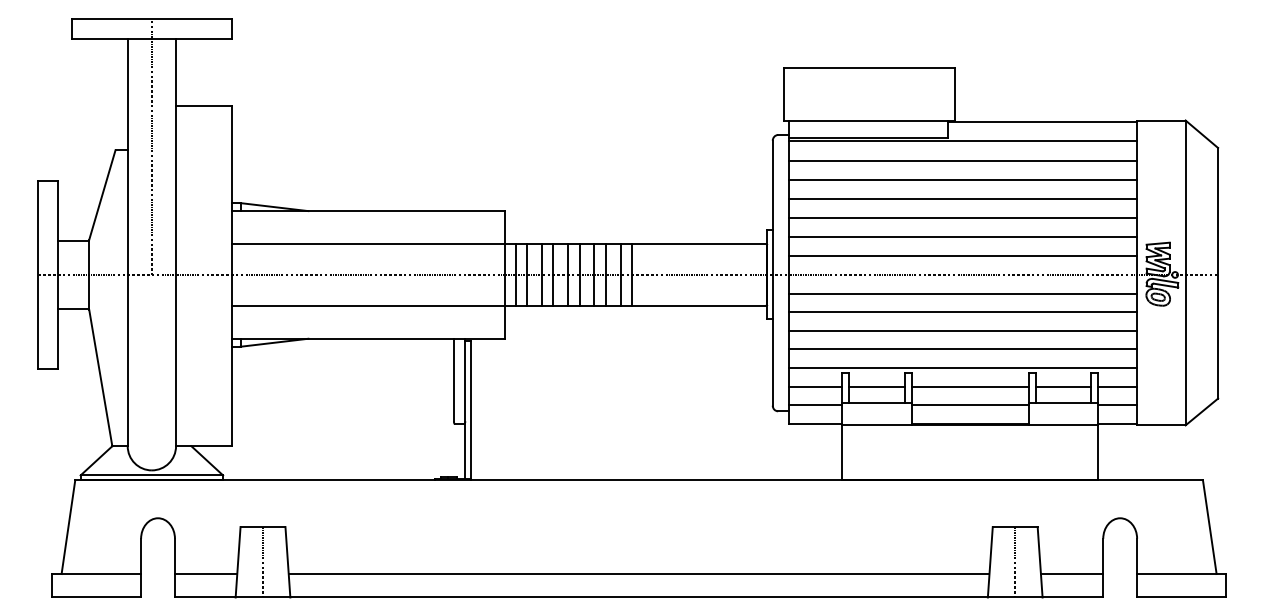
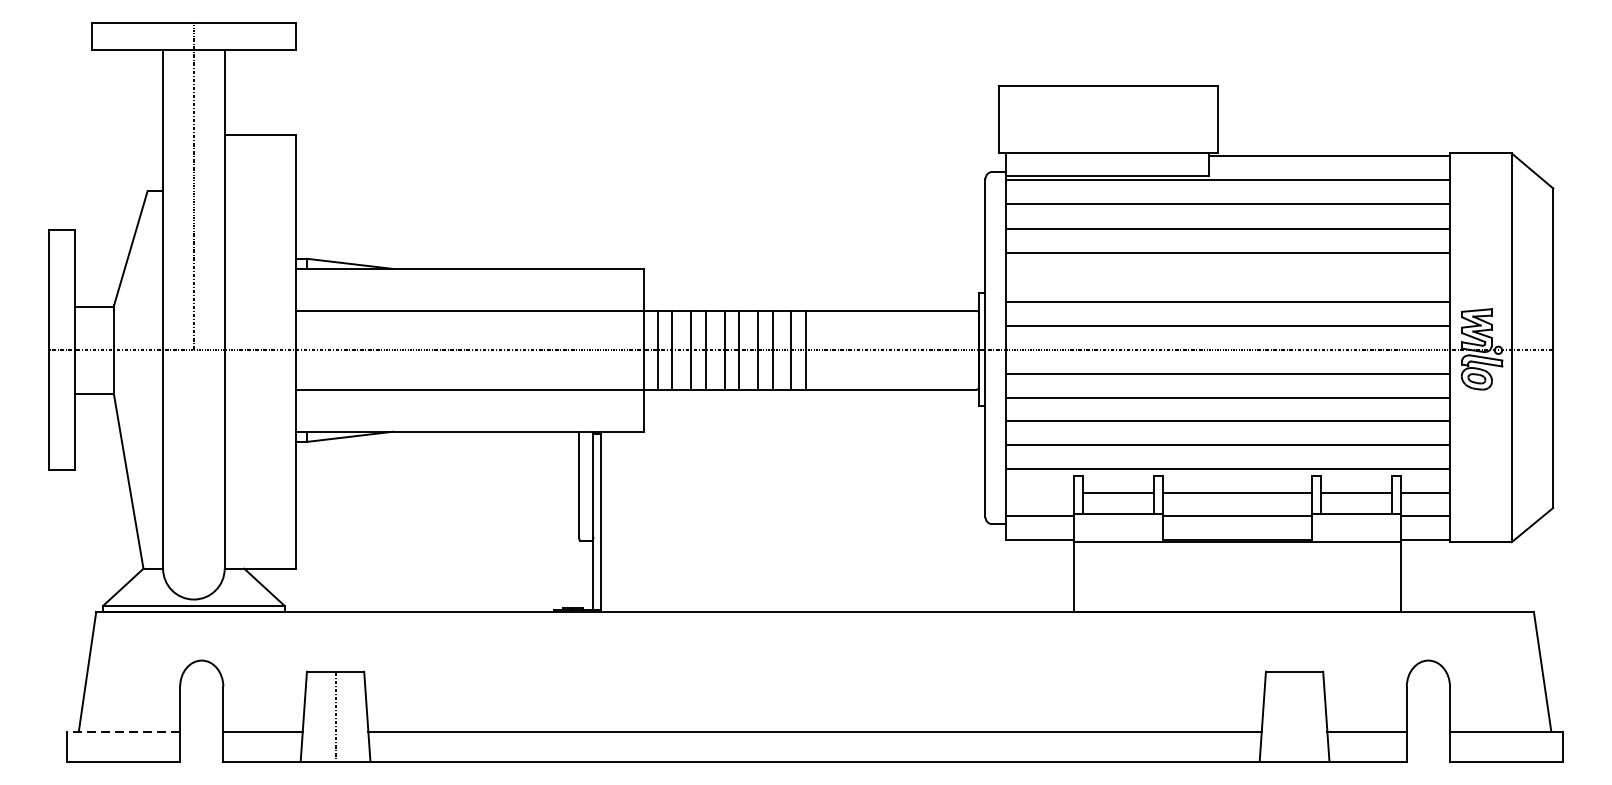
line: (962, 217) -> (1227, 277), removed
line: (814, 386) -> (1038, 492), removed
line: (1015, 562) -> (1294, 716), removed
line: (96, 574) -> (123, 732), solid -> dashed

